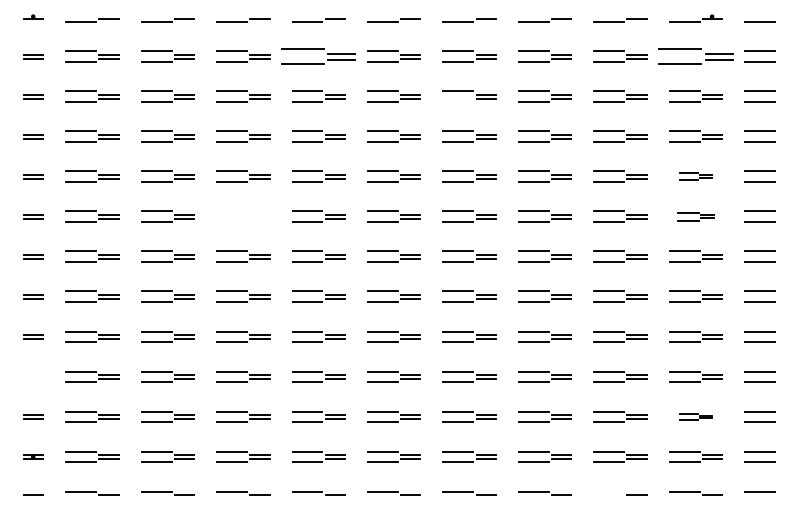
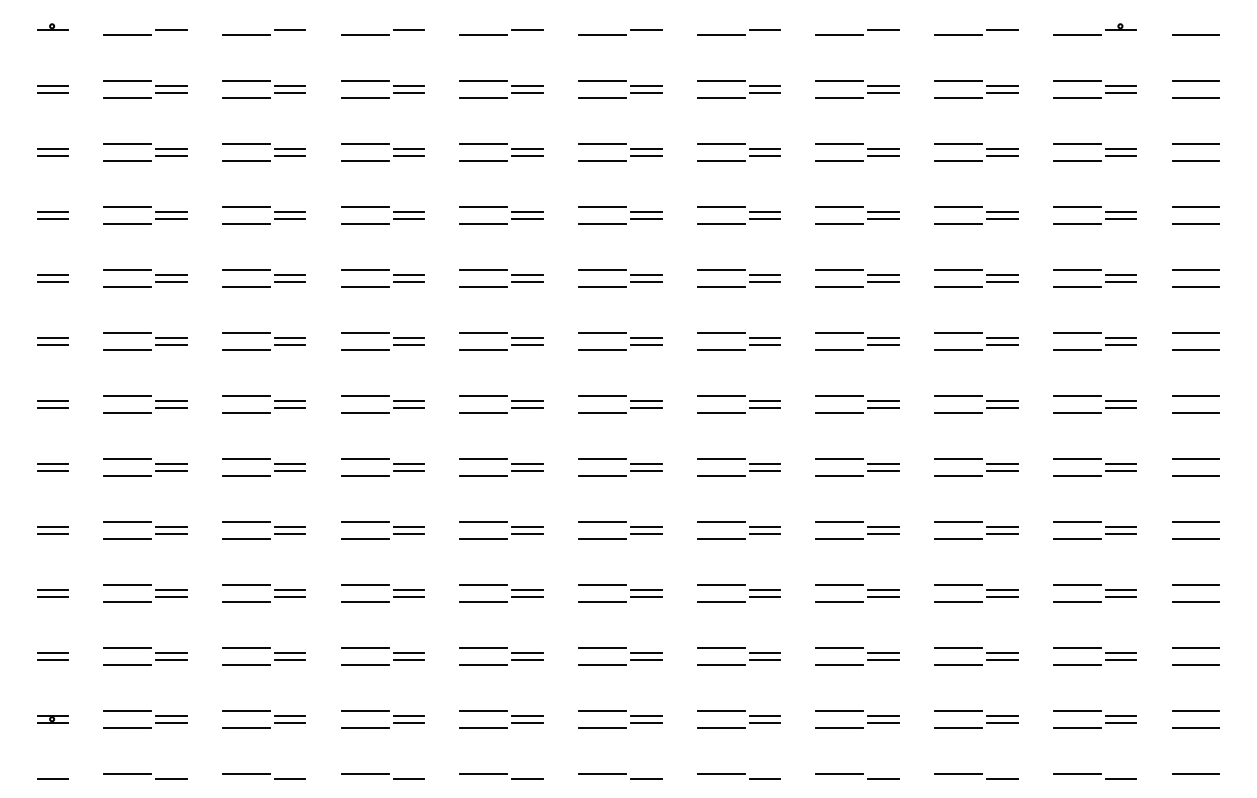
part: (318, 56) -> (501, 88), size x0.71
part: (695, 56) -> (1094, 88), size x0.71
line: (458, 102) -> (721, 161), added
part: (695, 176) -> (1094, 277), size x1.67
part: (243, 216) -> (383, 340), added
part: (695, 216) -> (1094, 340), size x1.43
part: (33, 376) -> (52, 592), added
part: (695, 416) -> (1094, 655), size x1.67
line: (609, 491) -> (958, 773), added

